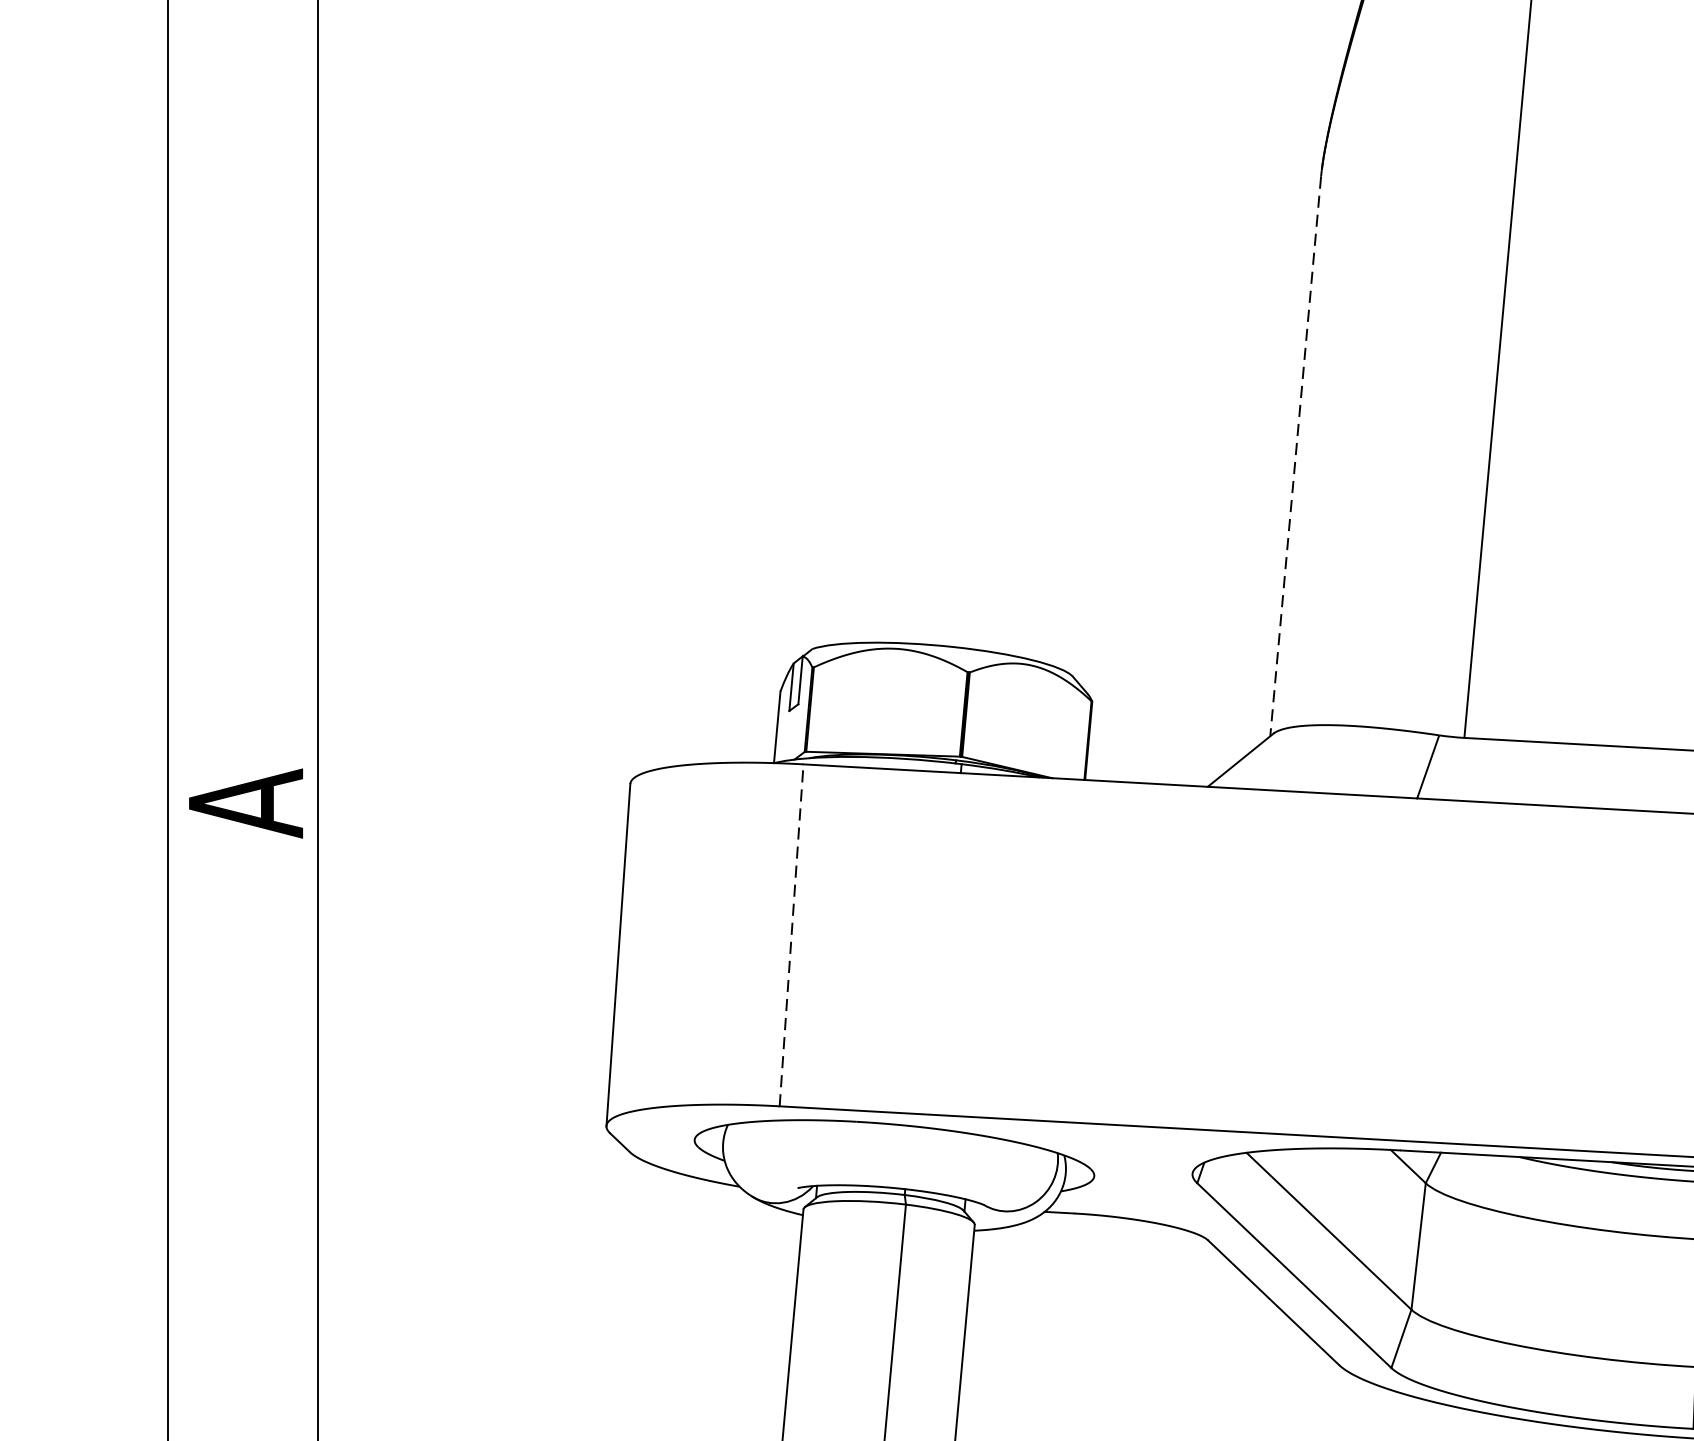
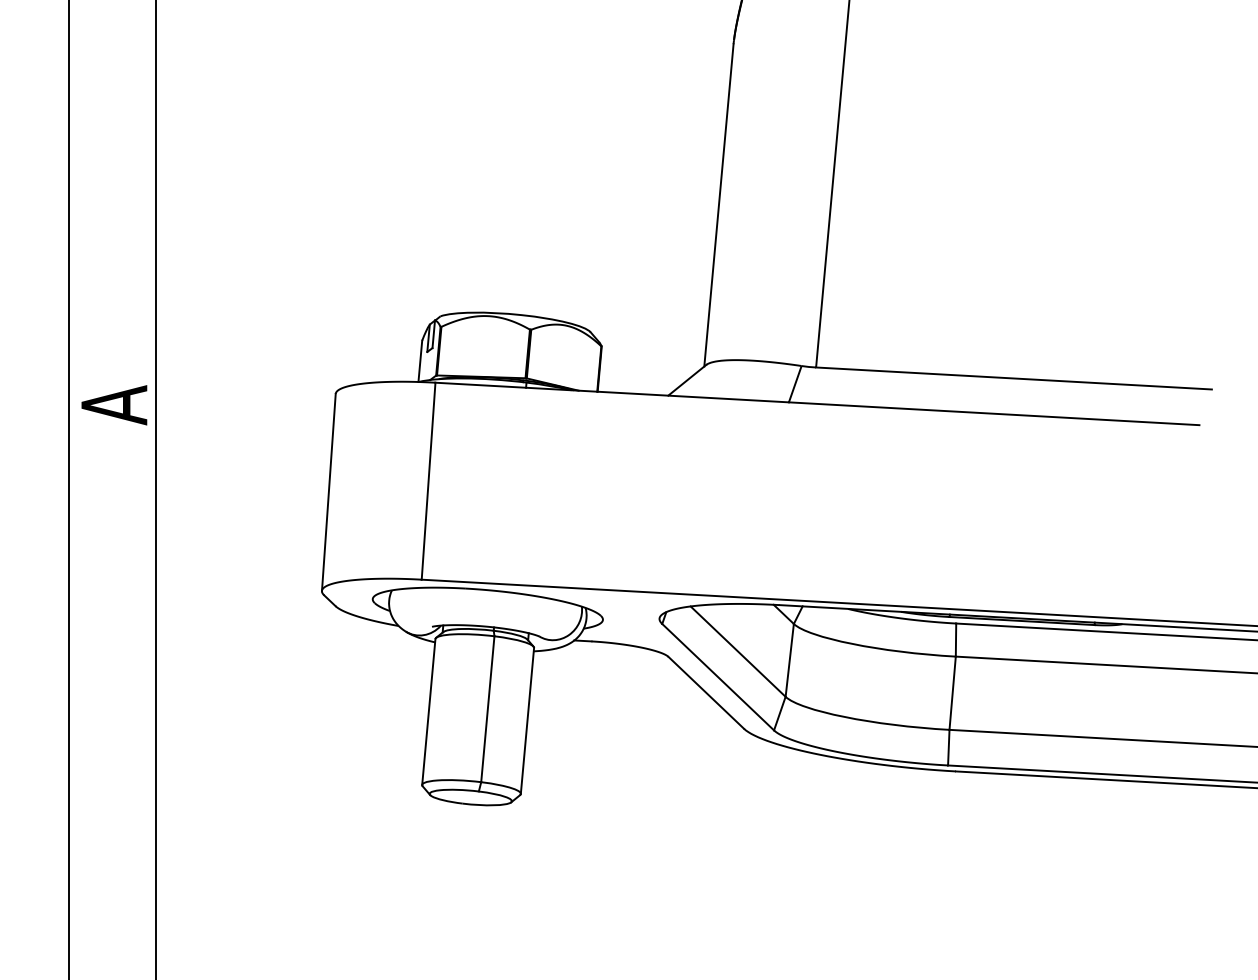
line: (1294, 456) -> (718, 205), dashed -> solid
line: (791, 935) -> (428, 481), dashed -> solid

